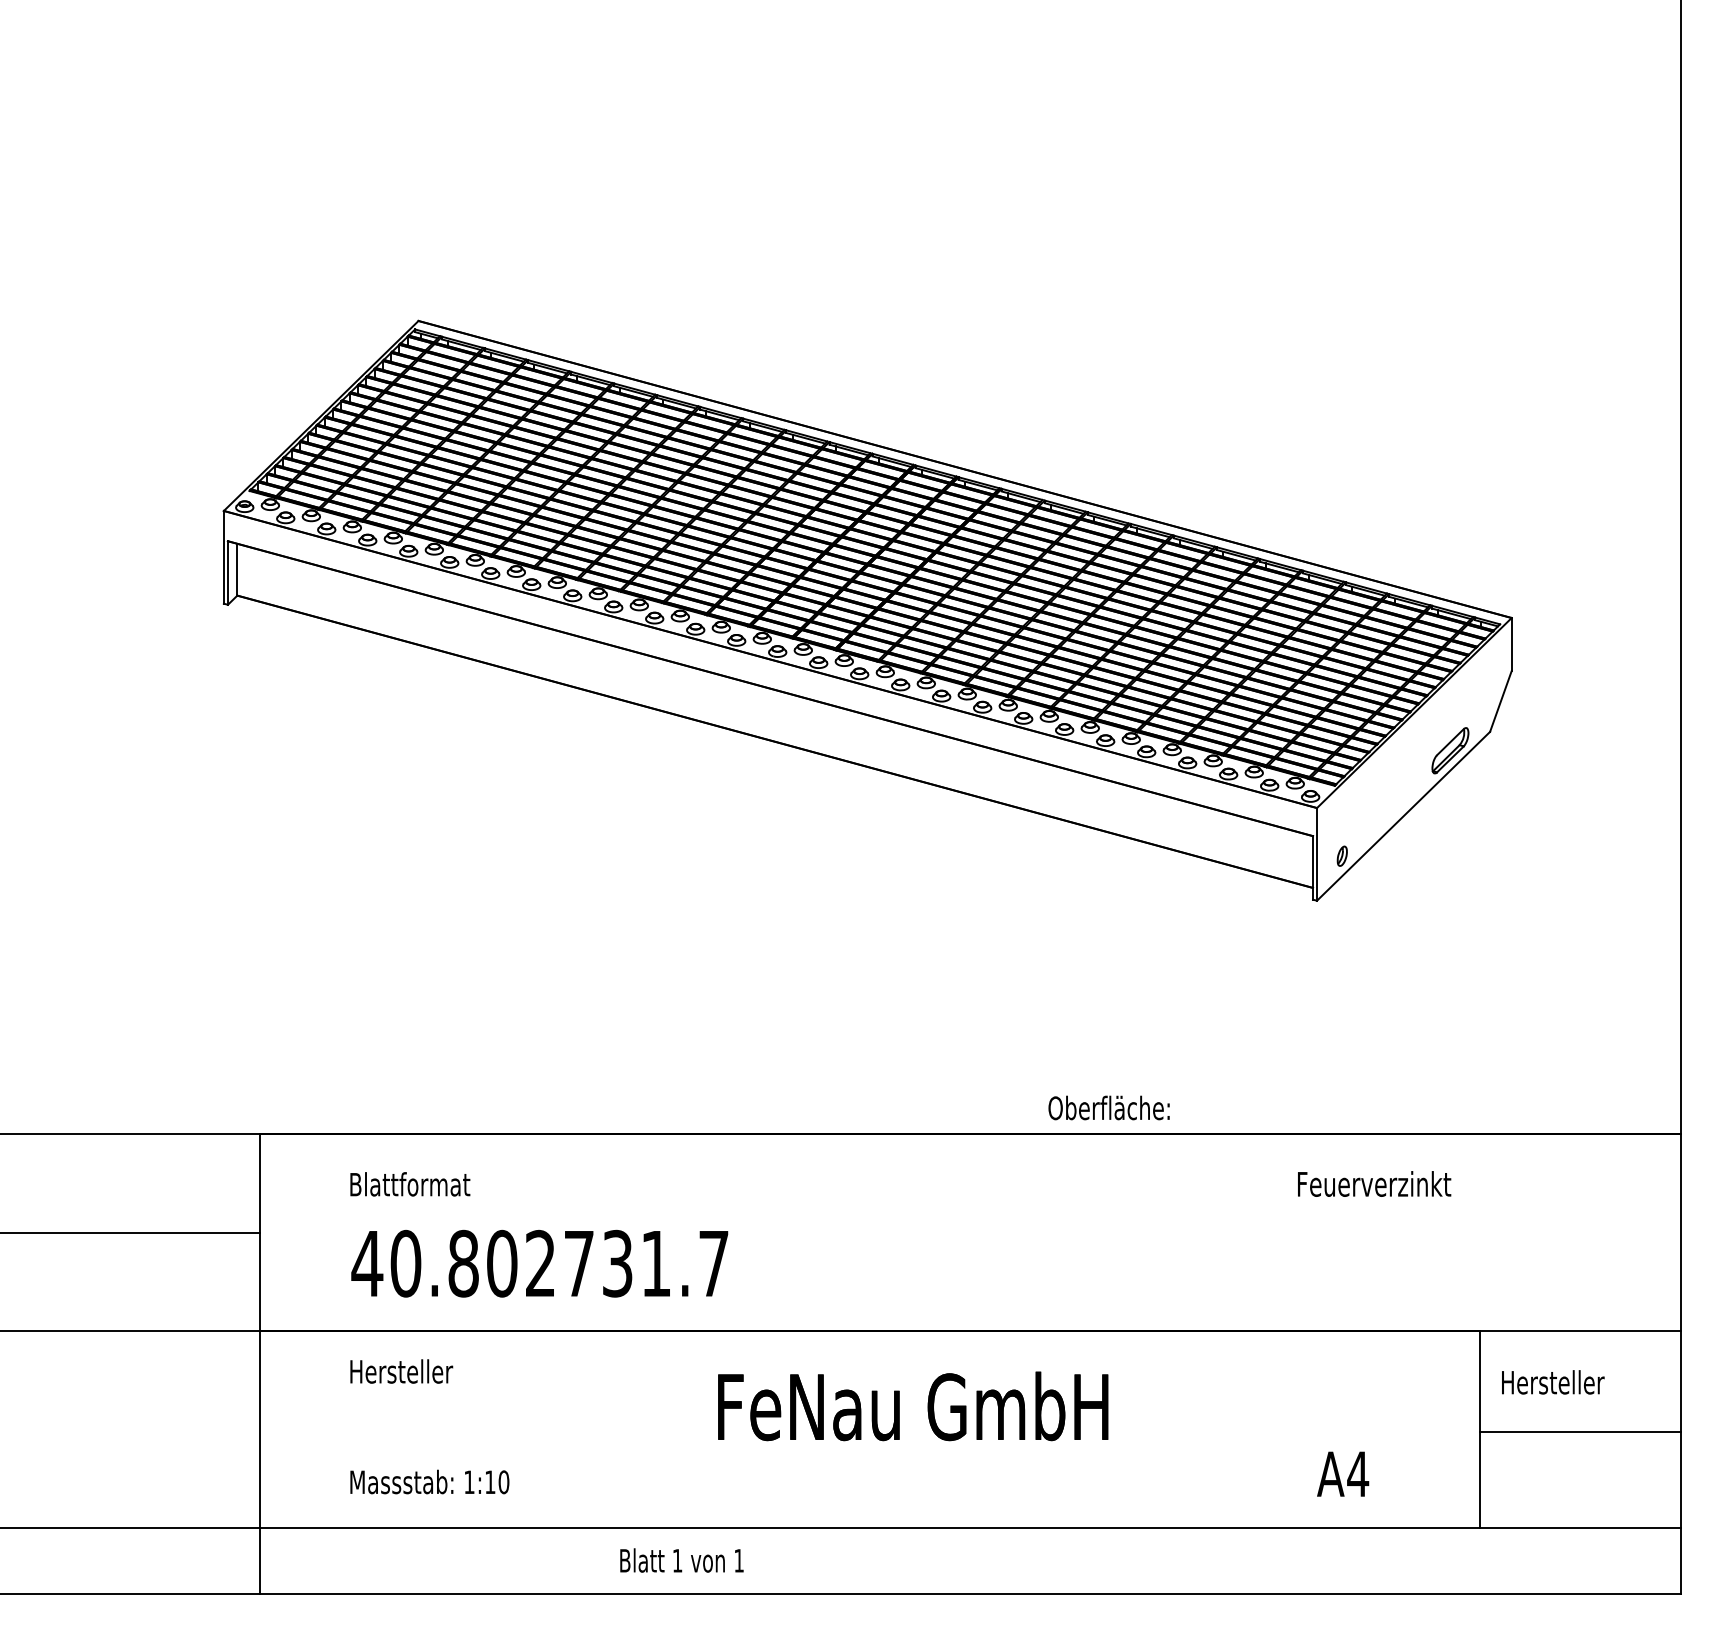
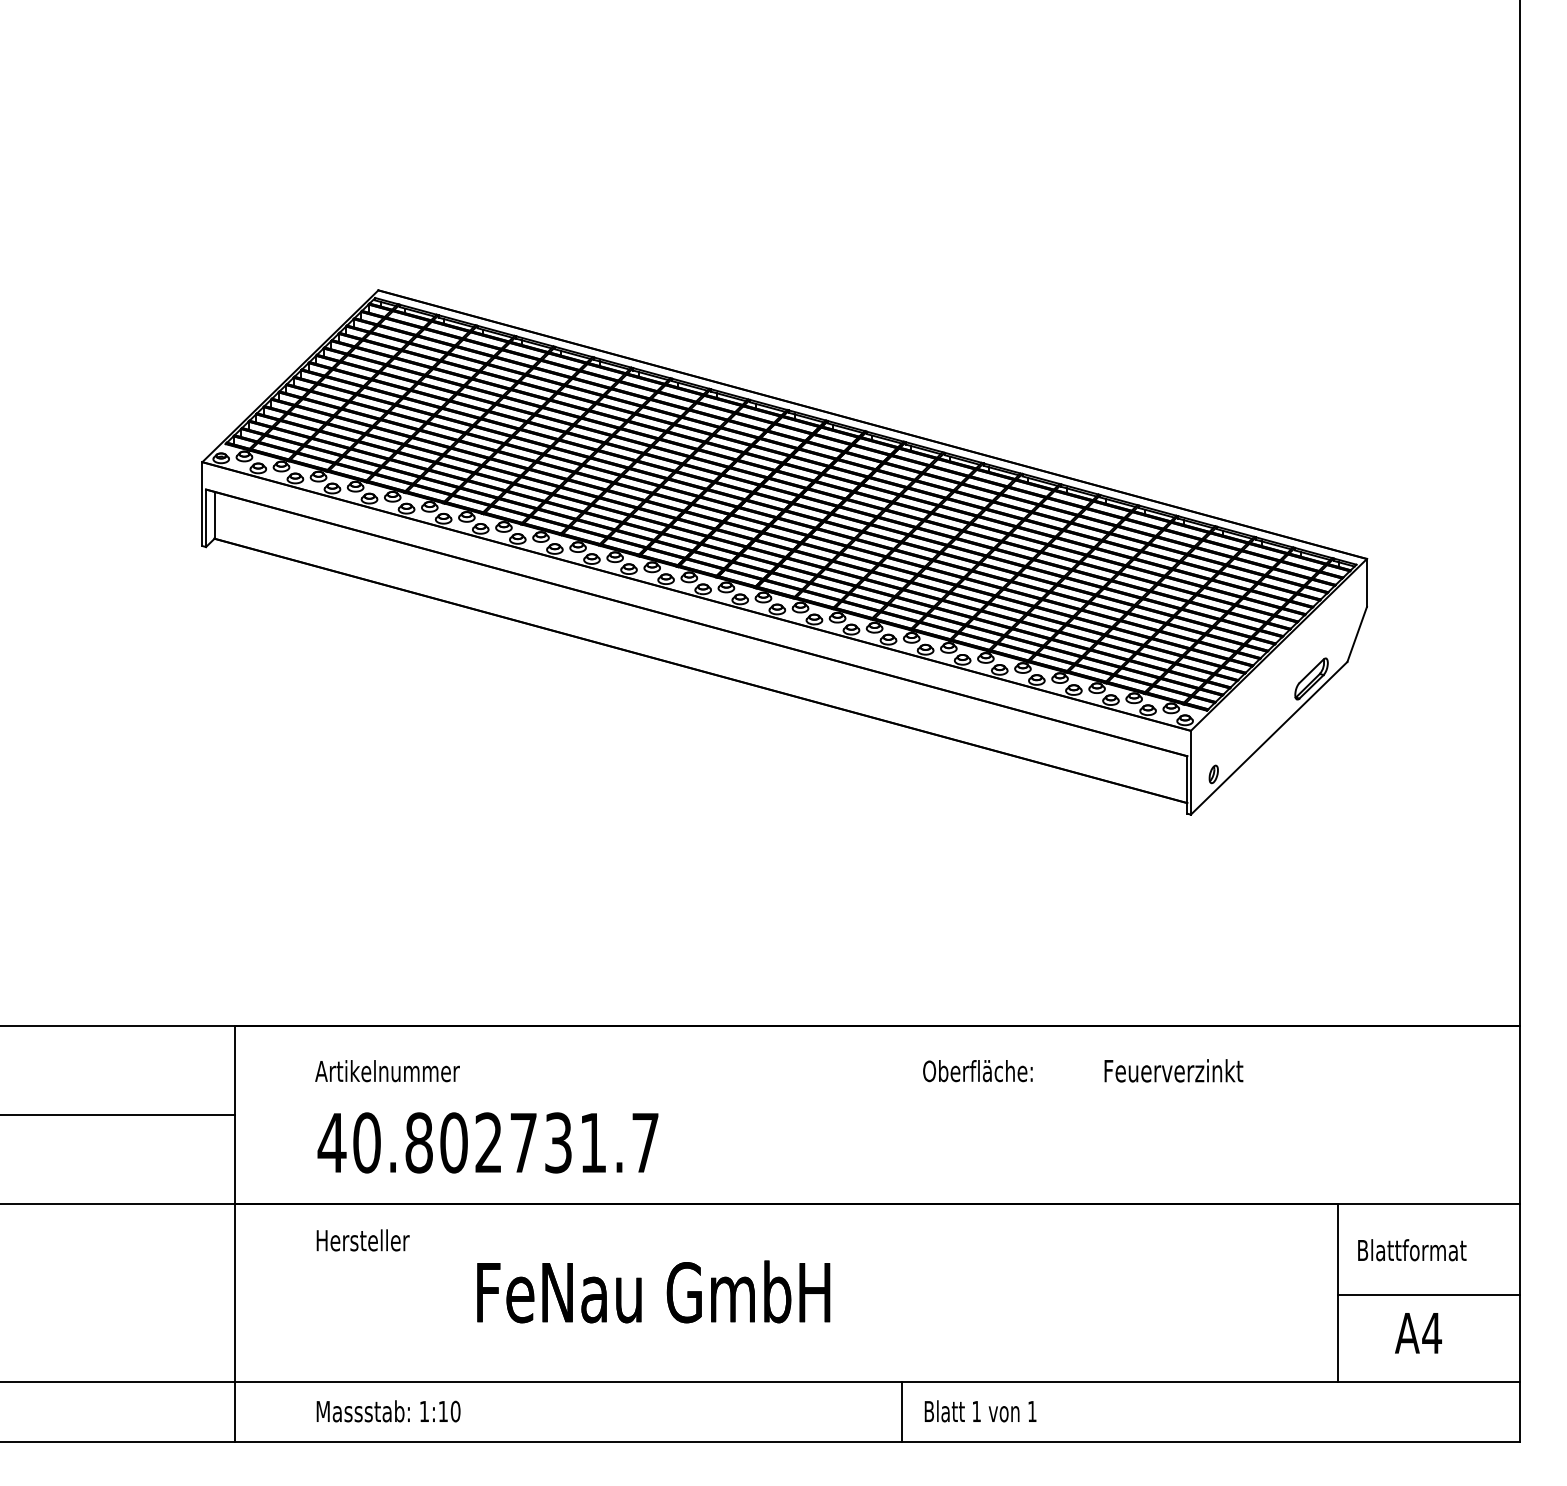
text: (1108, 1108) -> (977, 1071), moved
text: (1374, 1183) -> (1173, 1070), moved
text: (428, 1184) -> (387, 1071), Blattformat -> Artikelnummer
text: (1563, 1382) -> (1413, 1250), Hersteller -> Blattformat
text: (912, 1405) -> (653, 1291), moved
text: (1343, 1474) -> (1418, 1333), moved
text: (429, 1482) -> (388, 1411), moved
text: (681, 1560) -> (980, 1411), moved
line: (998, 1560) -> (902, 1411), added

